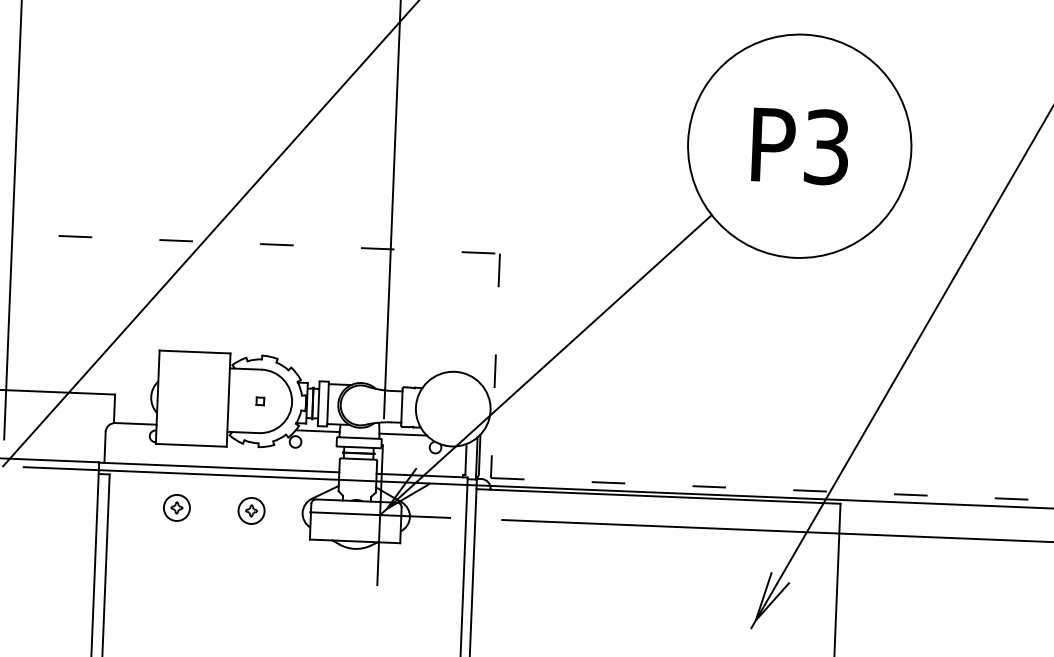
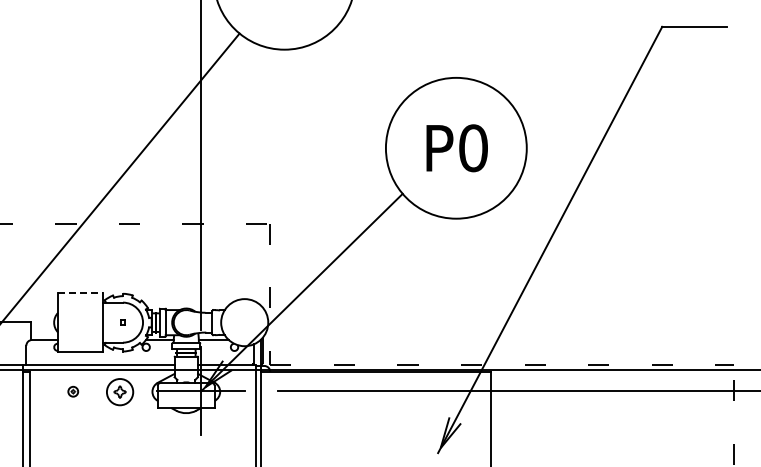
text: (826, 147) -> (473, 148), P3 -> P0
line: (196, 352) -> (81, 293), solid -> dashed
part: (177, 507) -> (73, 391), size x0.6
part: (252, 510) -> (120, 391), size x1.6

